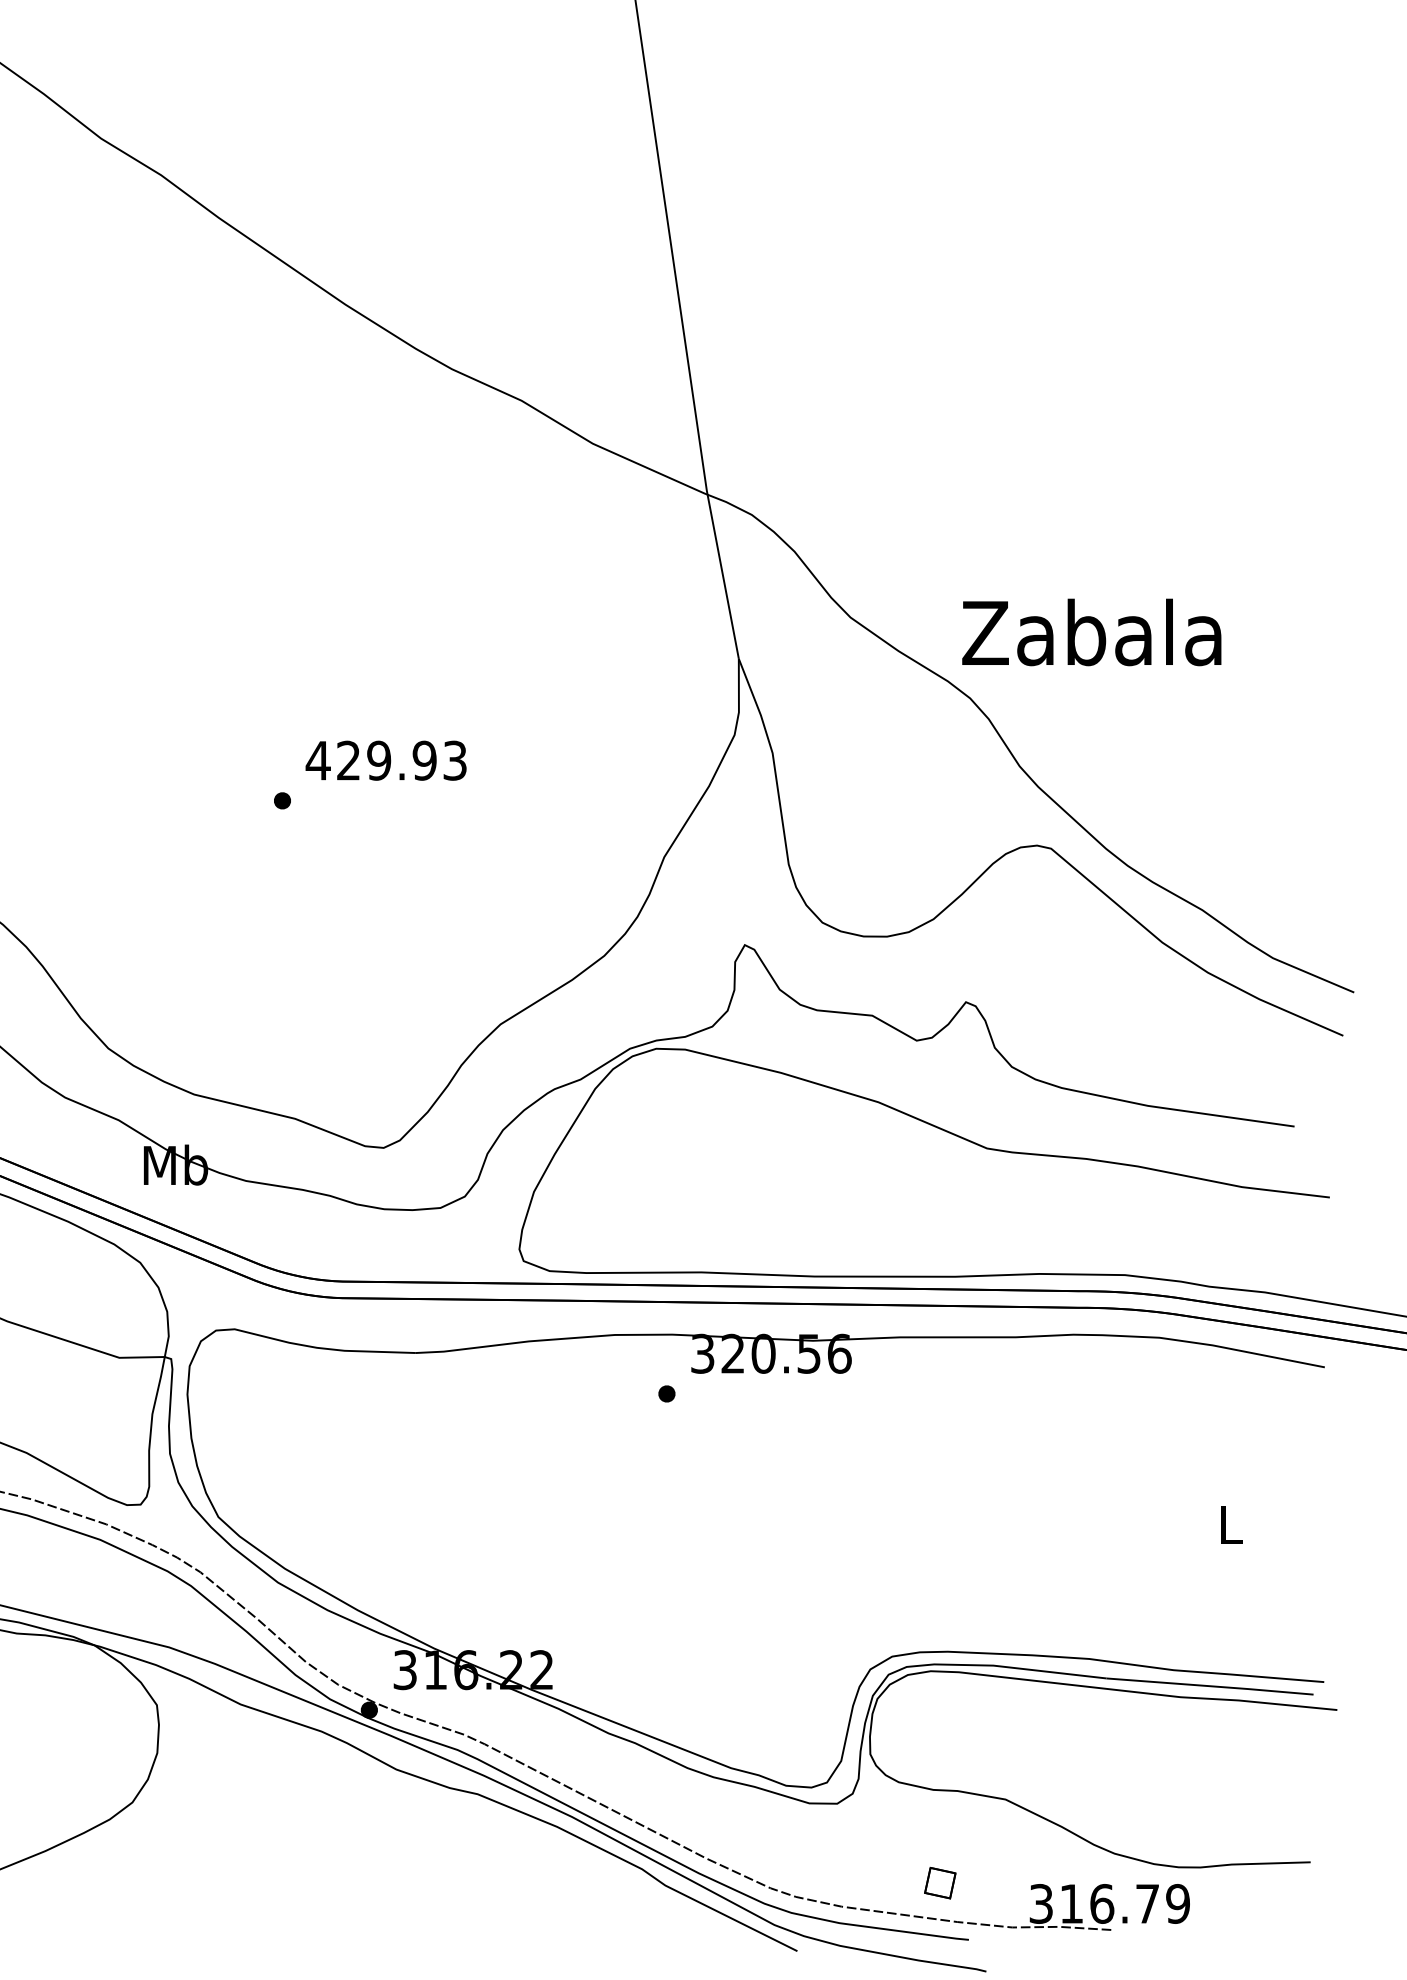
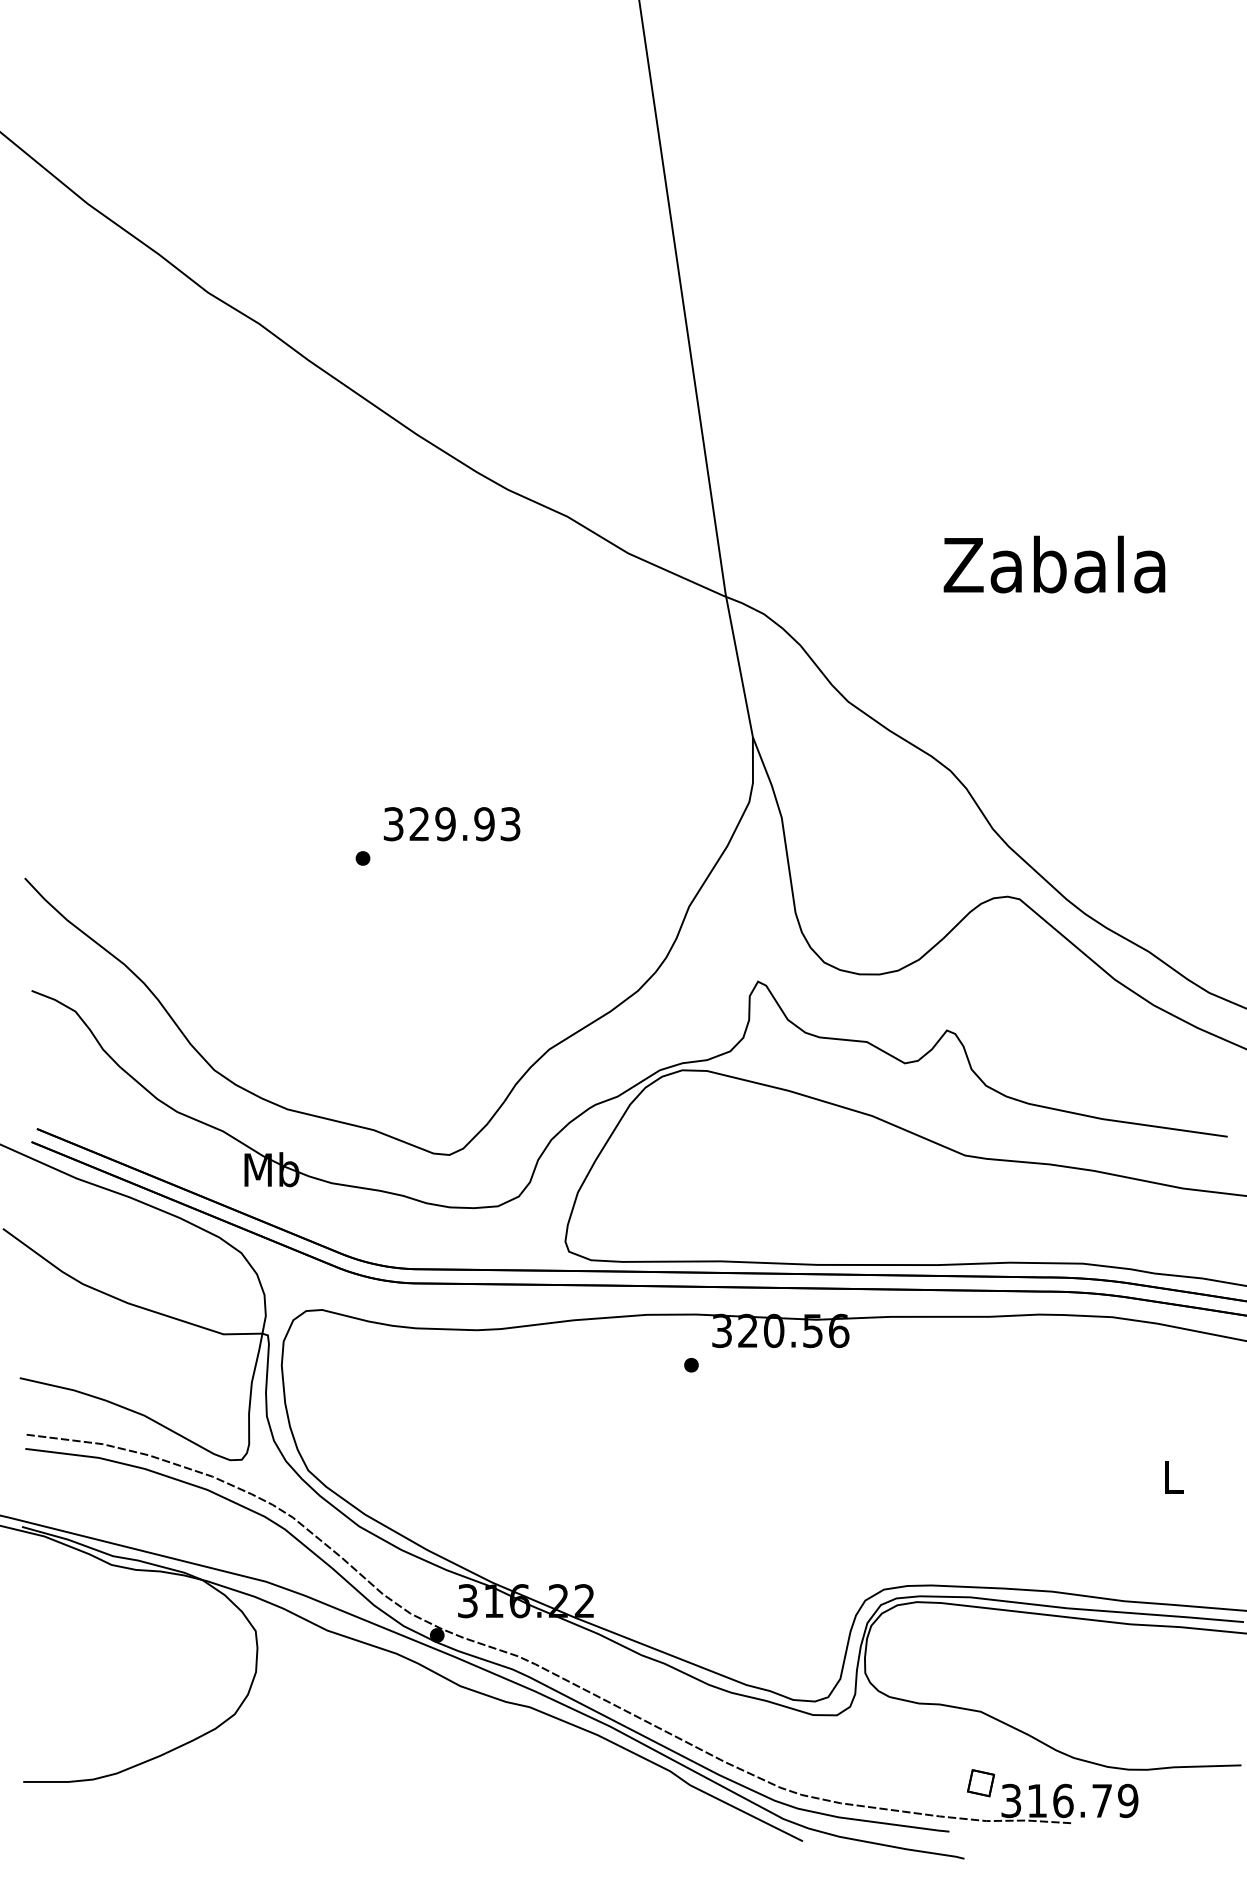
text: (1091, 632) -> (1054, 564), moved
text: (318, 761) -> (393, 824), 429.93 -> 329.93
part: (940, 1883) -> (981, 1783), moved

